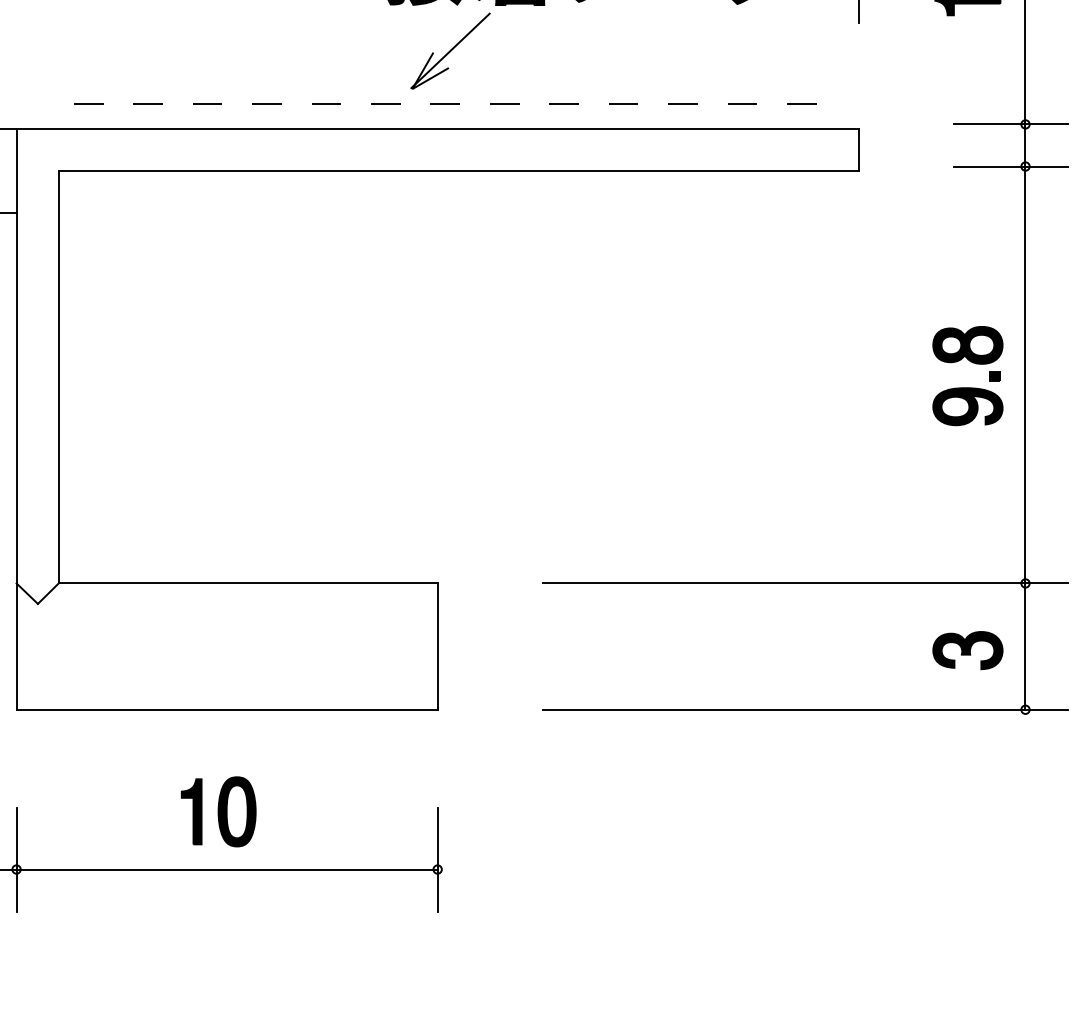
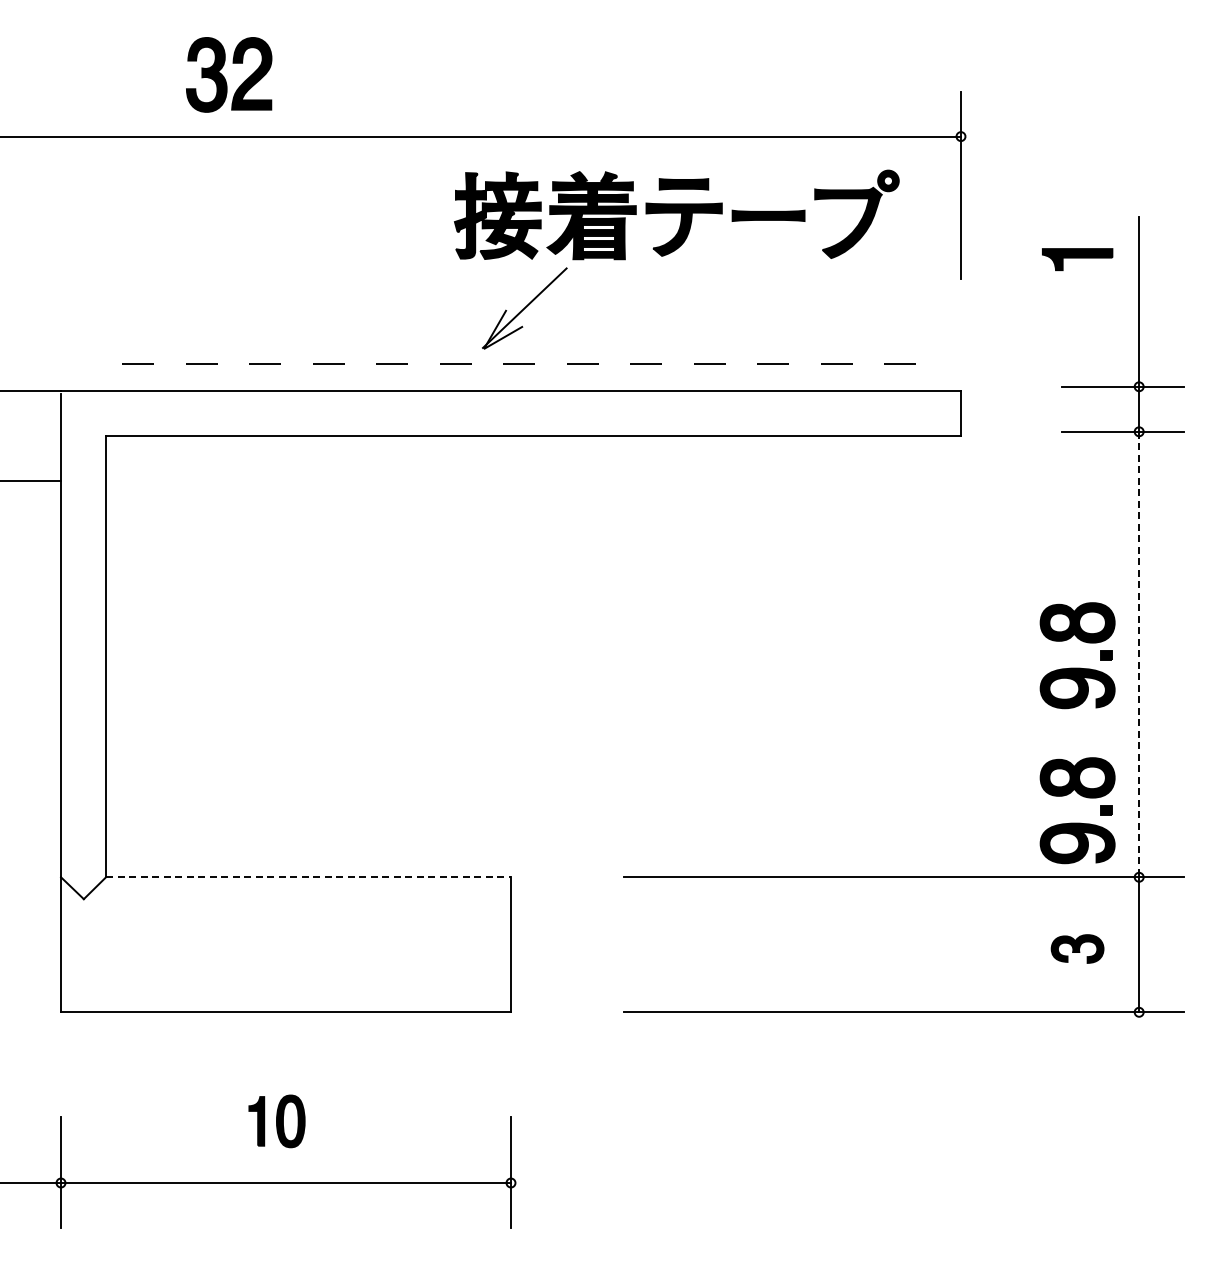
line: (1025, 374) -> (1139, 654), solid -> dashed
part: (967, 532) -> (1077, 822), added
line: (249, 583) -> (309, 877), solid -> dashed
part: (967, 650) -> (1077, 948), size x0.7
part: (218, 811) -> (276, 1121), size x0.7

